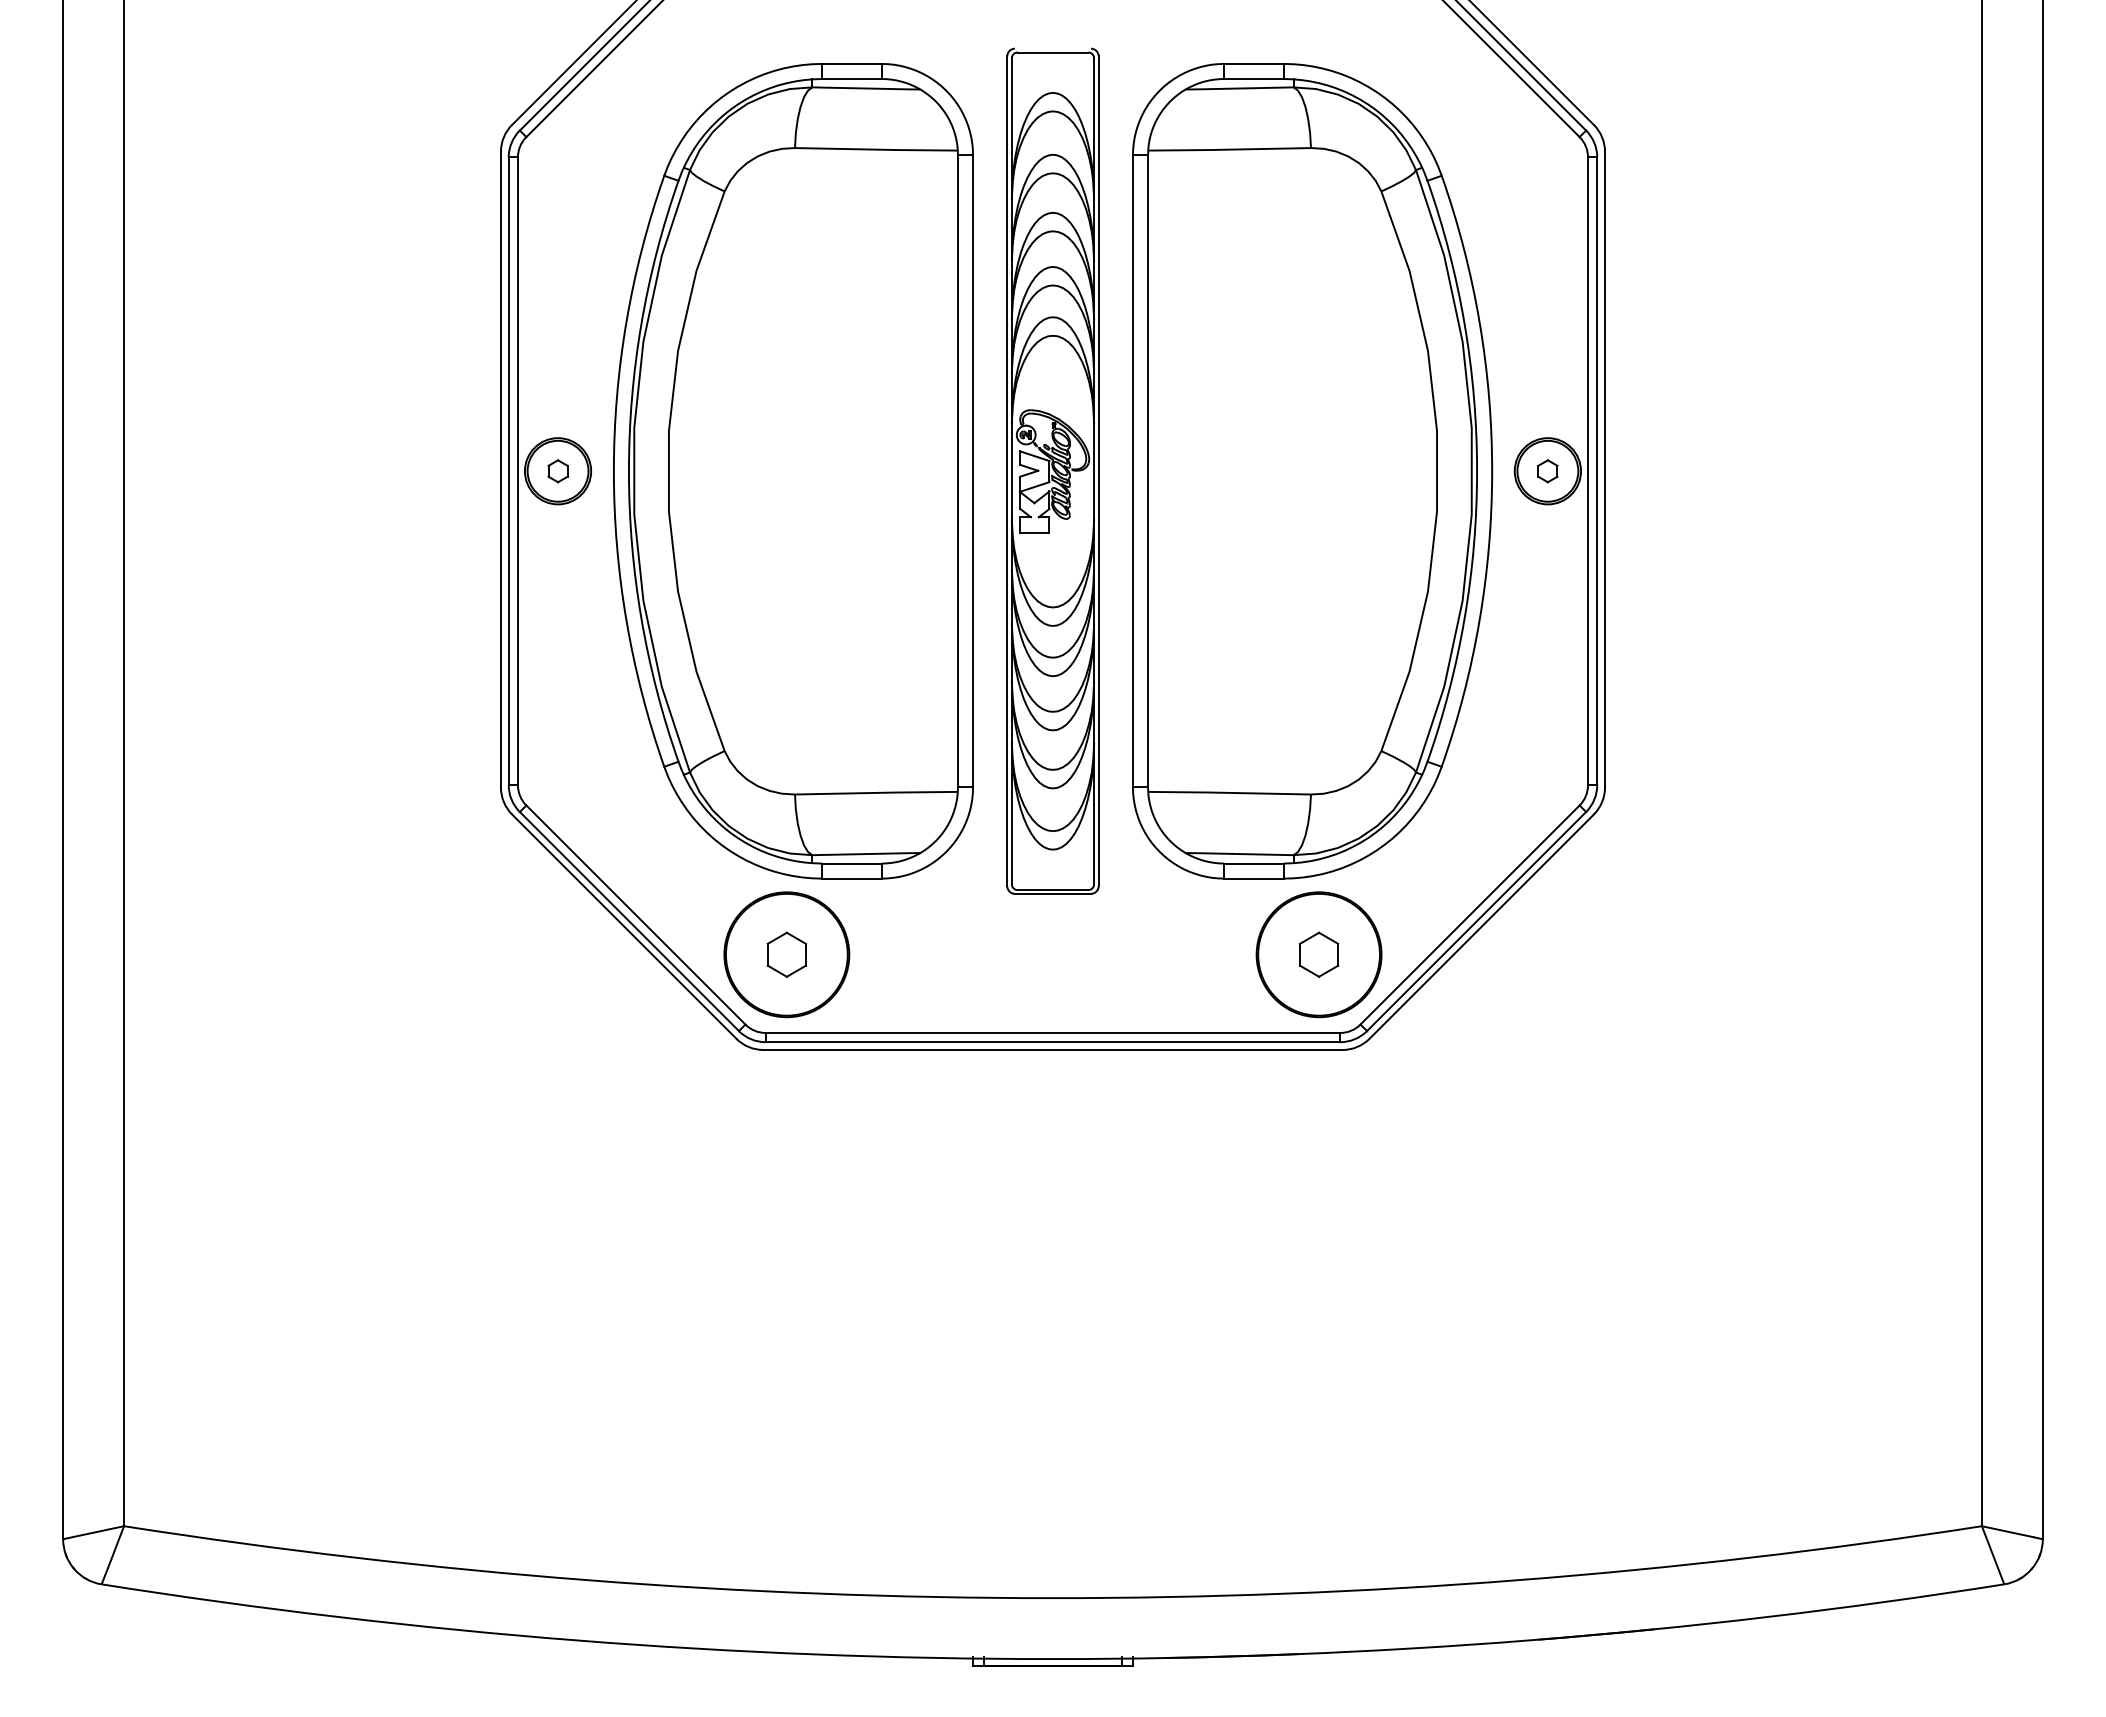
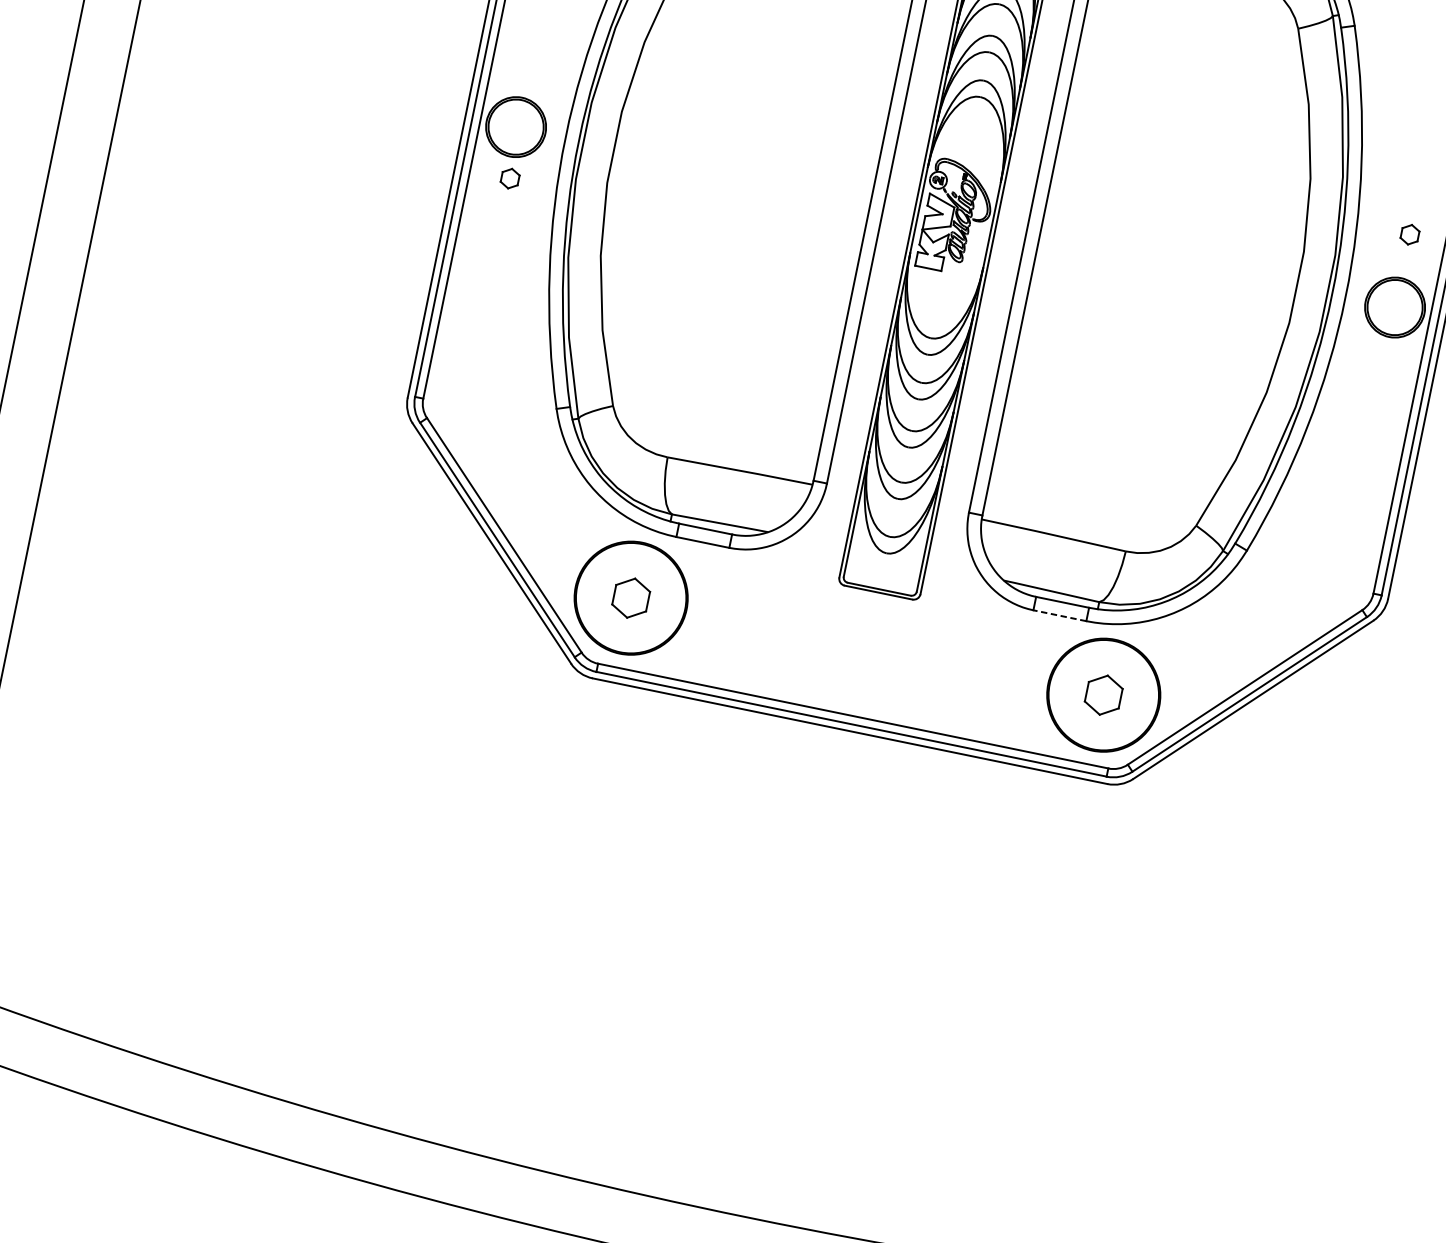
part: (557, 471) -> (509, 178), moved
part: (1547, 471) -> (1409, 234), moved
line: (1254, 878) -> (1060, 615), solid -> dashed

